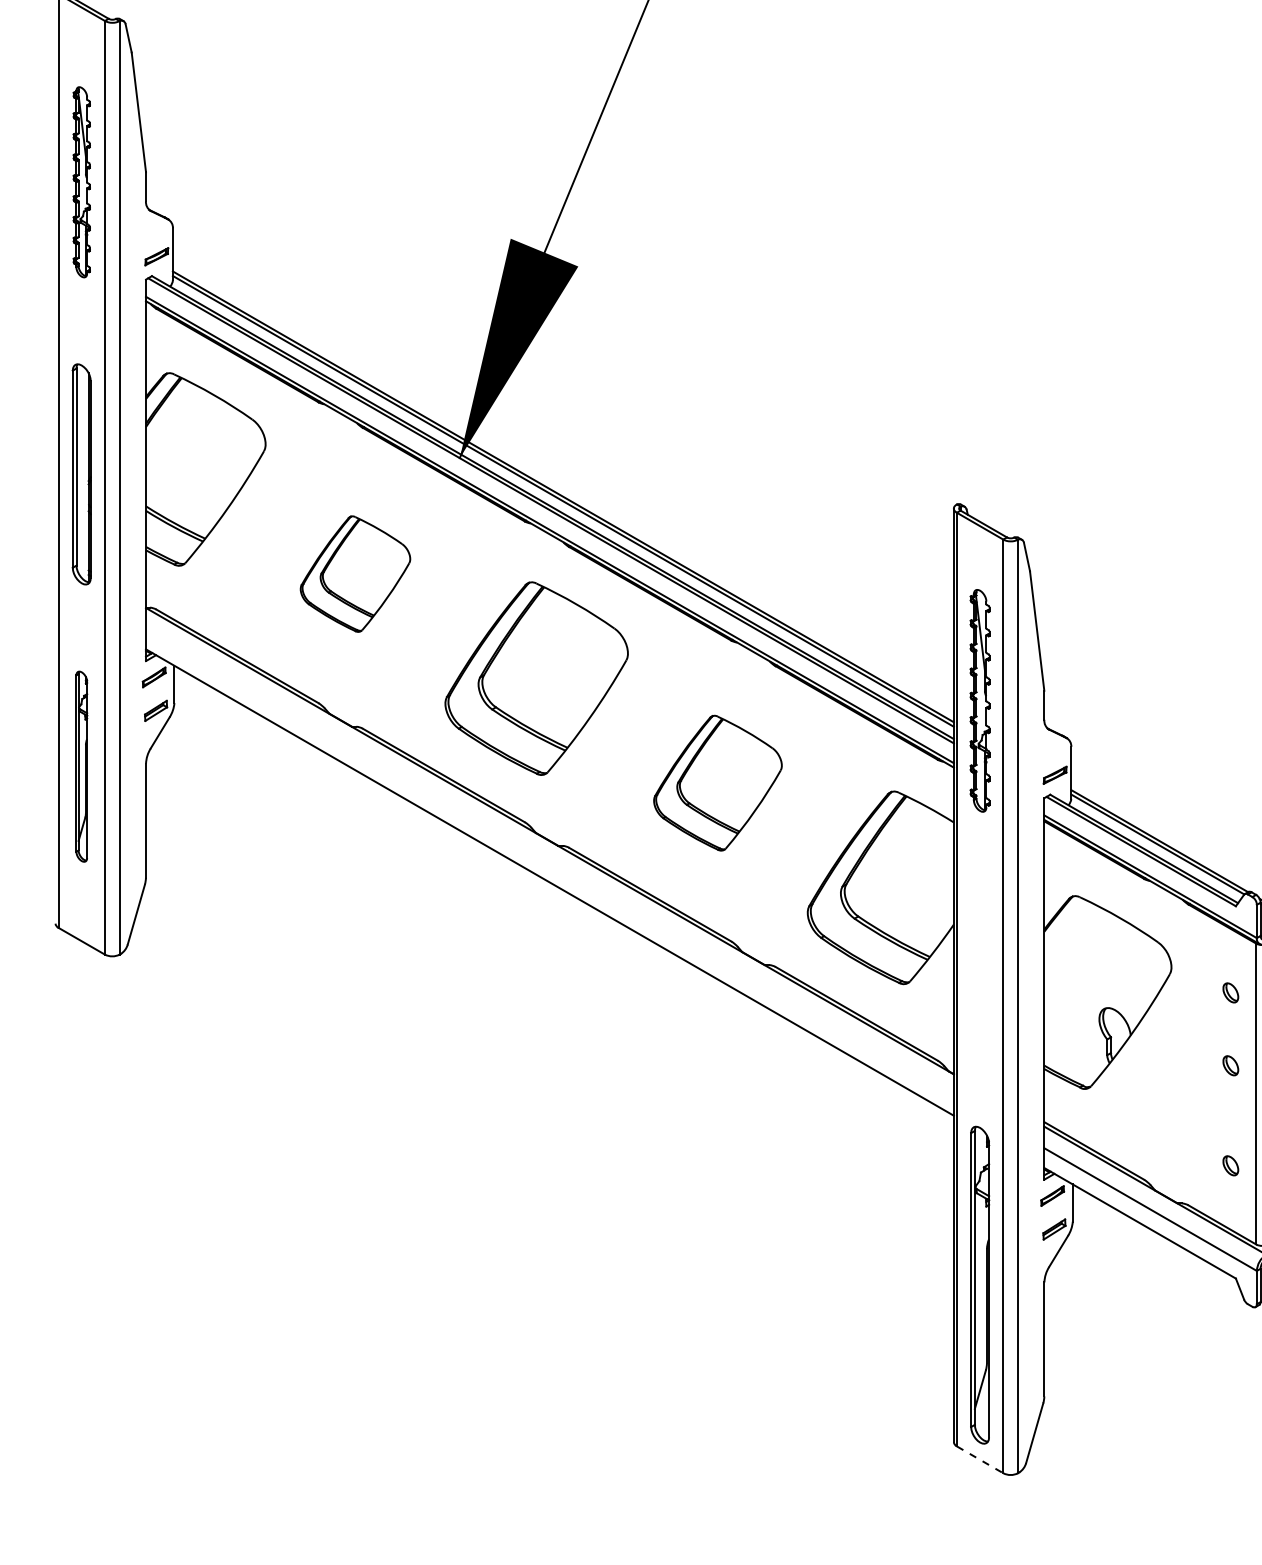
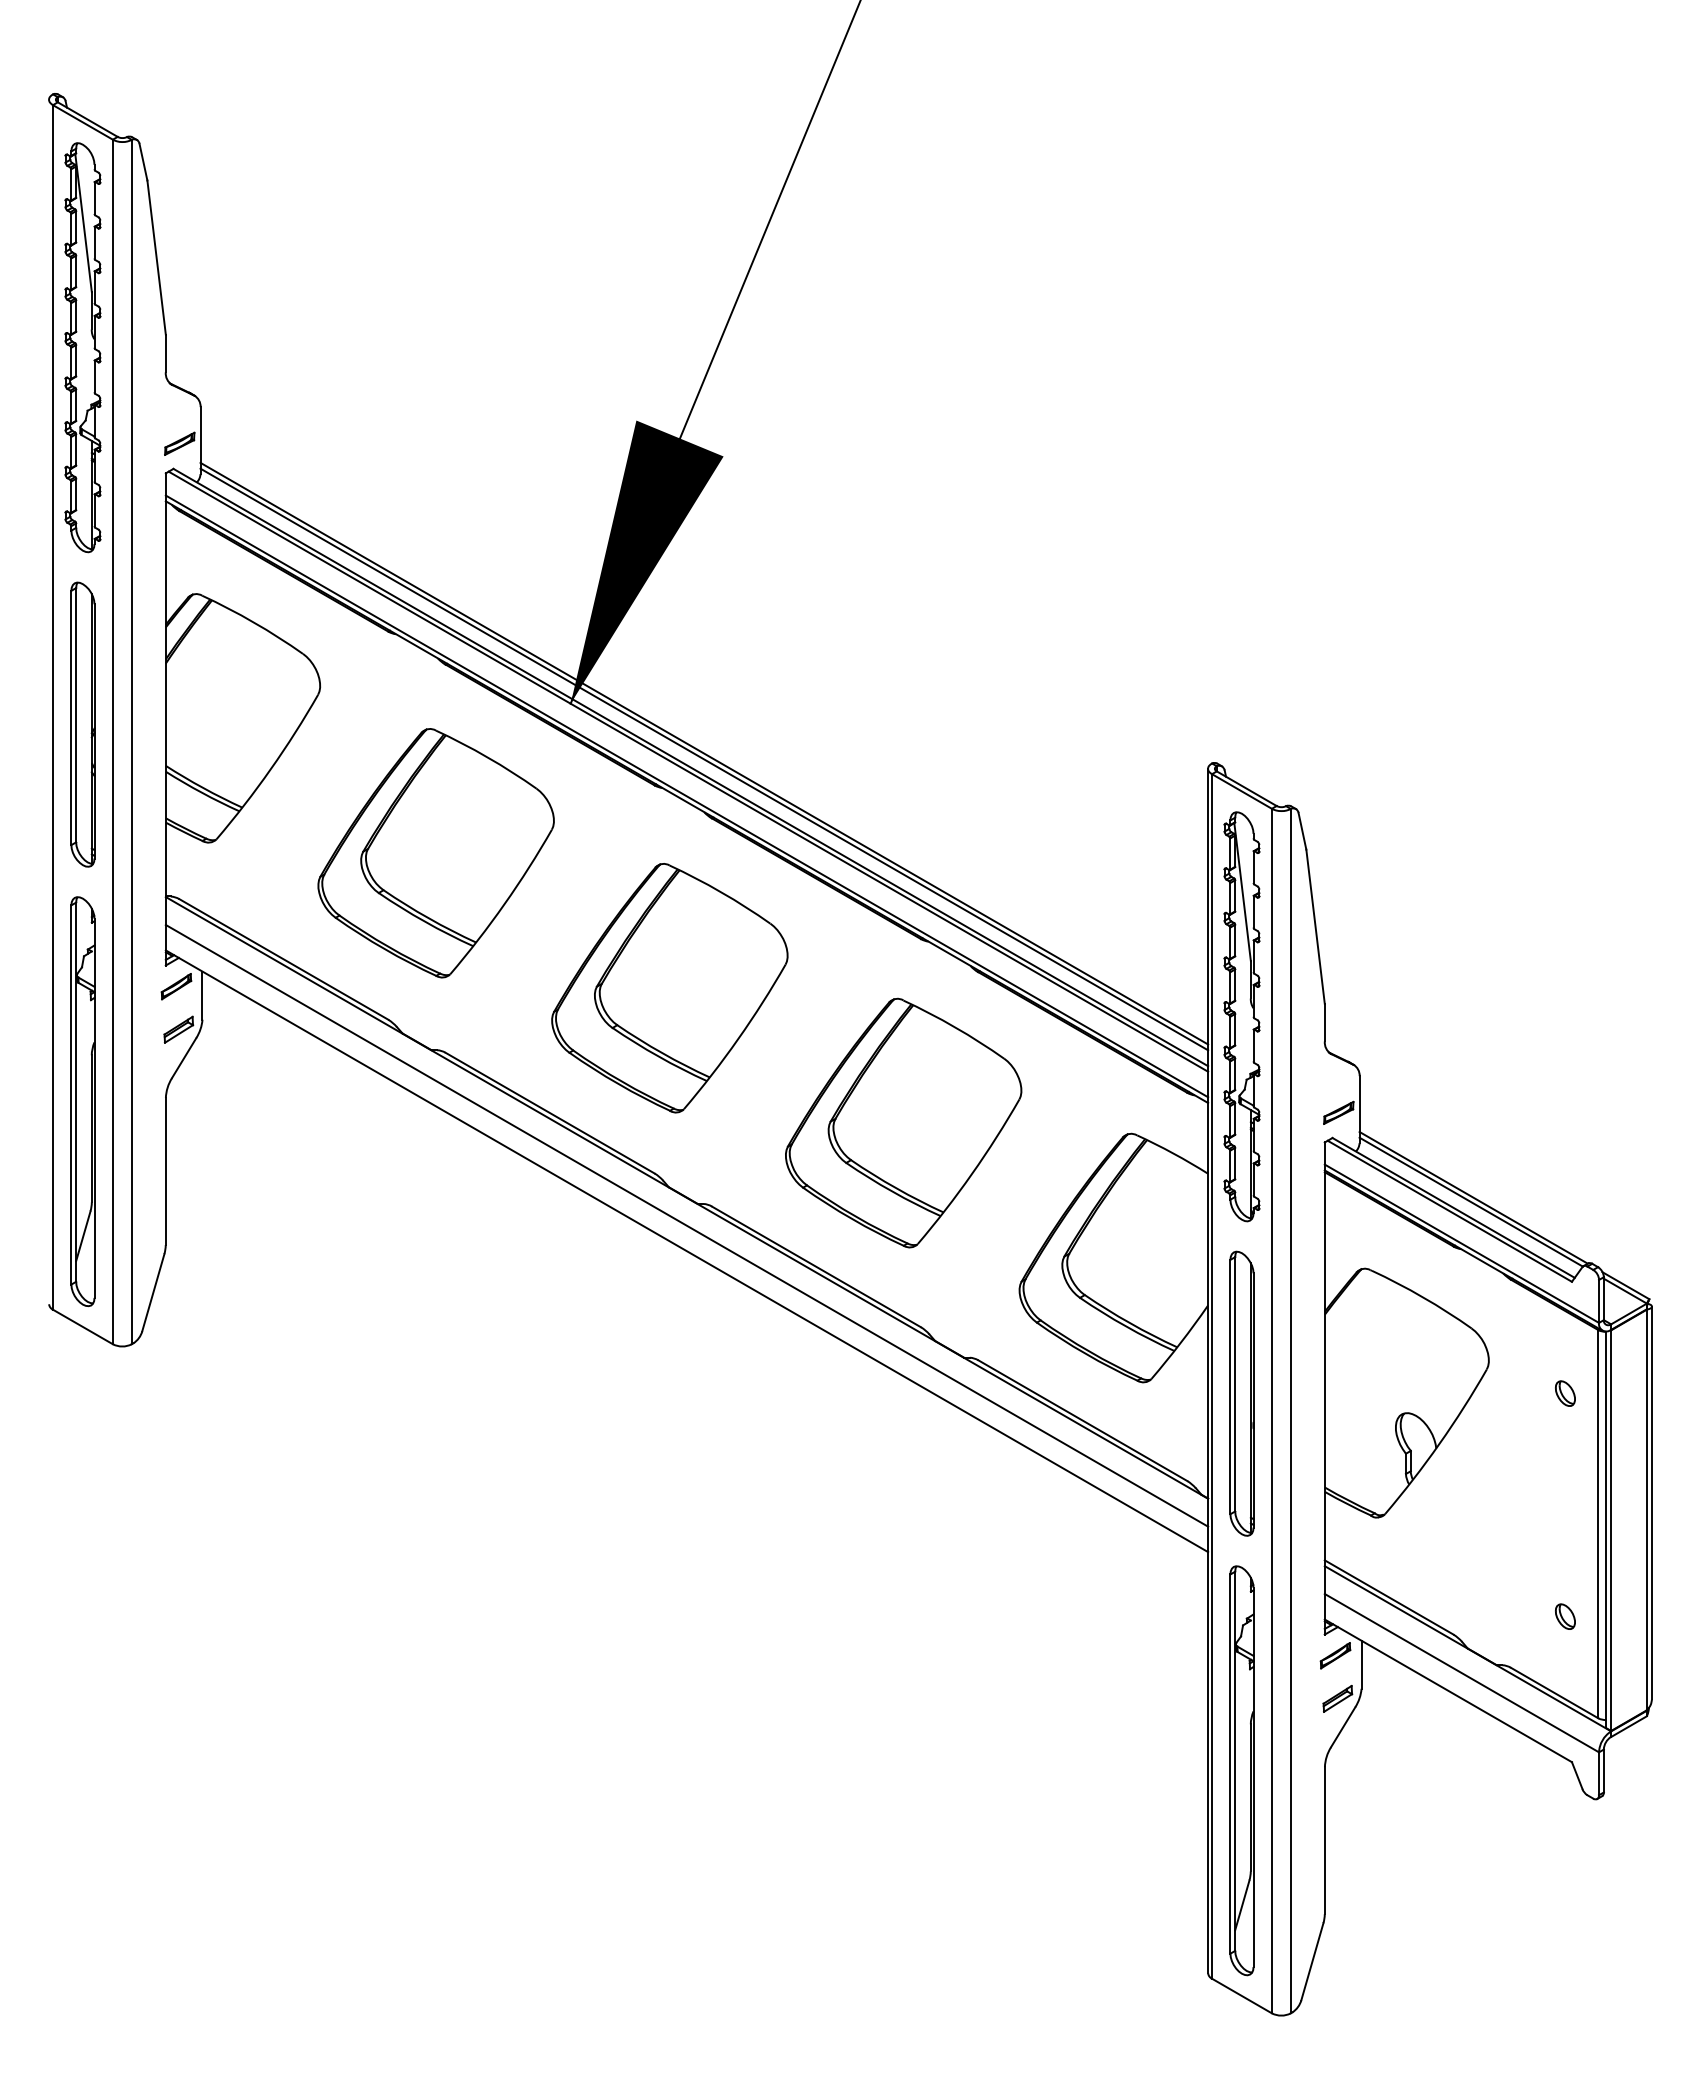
part: (81, 182) -> (82, 347), size x1.67
part: (355, 574) -> (435, 853), size x1.67
part: (979, 700) -> (1241, 1016), size x1.43
part: (81, 766) -> (82, 1101), size x1.67
part: (717, 782) -> (903, 1122), size x1.43
line: (549, 862) -> (686, 1225), added
part: (979, 992) -> (1241, 1393), added
part: (1230, 1065) -> (1565, 1487), removed
line: (979, 1460) -> (1241, 1996), dashed -> solid

